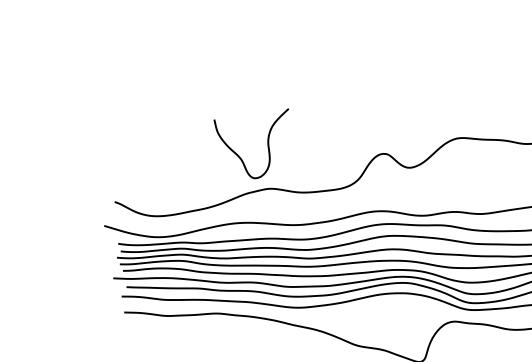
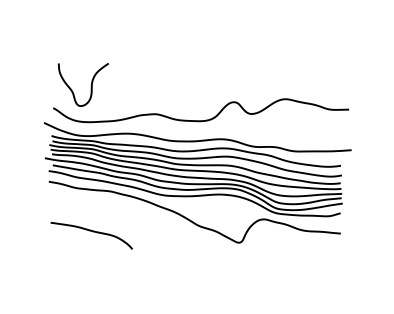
curve: (266, 146) -> (90, 86), moved

